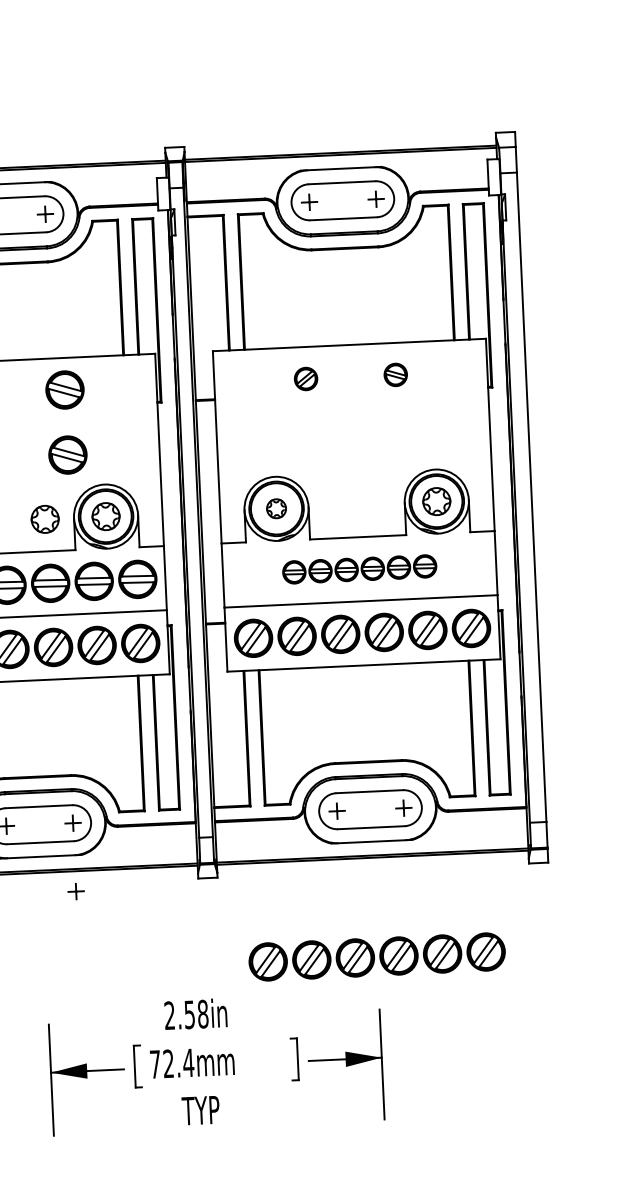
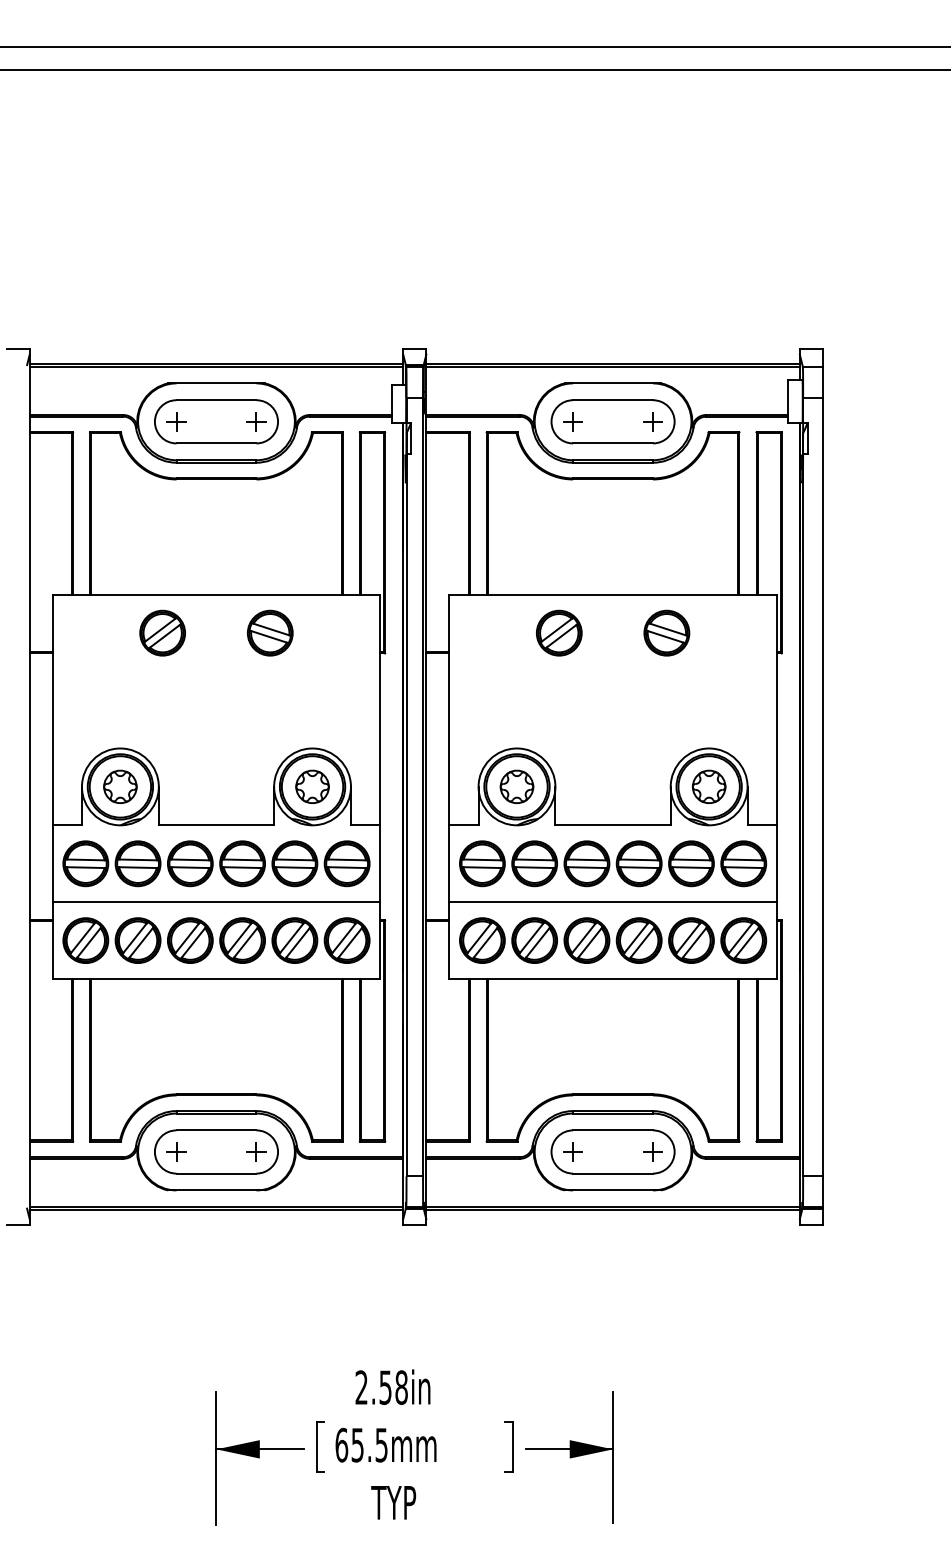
part: (395, 374) -> (666, 632), size x1.67
part: (306, 378) -> (559, 632), size x1.67
part: (68, 454) -> (270, 710), removed
part: (276, 508) -> (516, 786), size x1.43
part: (45, 519) -> (239, 786), removed
part: (359, 569) -> (613, 863), size x1.67
part: (76, 891) -> (256, 1233), removed
part: (377, 956) -> (613, 1328), removed
text: (171, 1063) -> (361, 1444), 72.4mm -> 65.5mm

